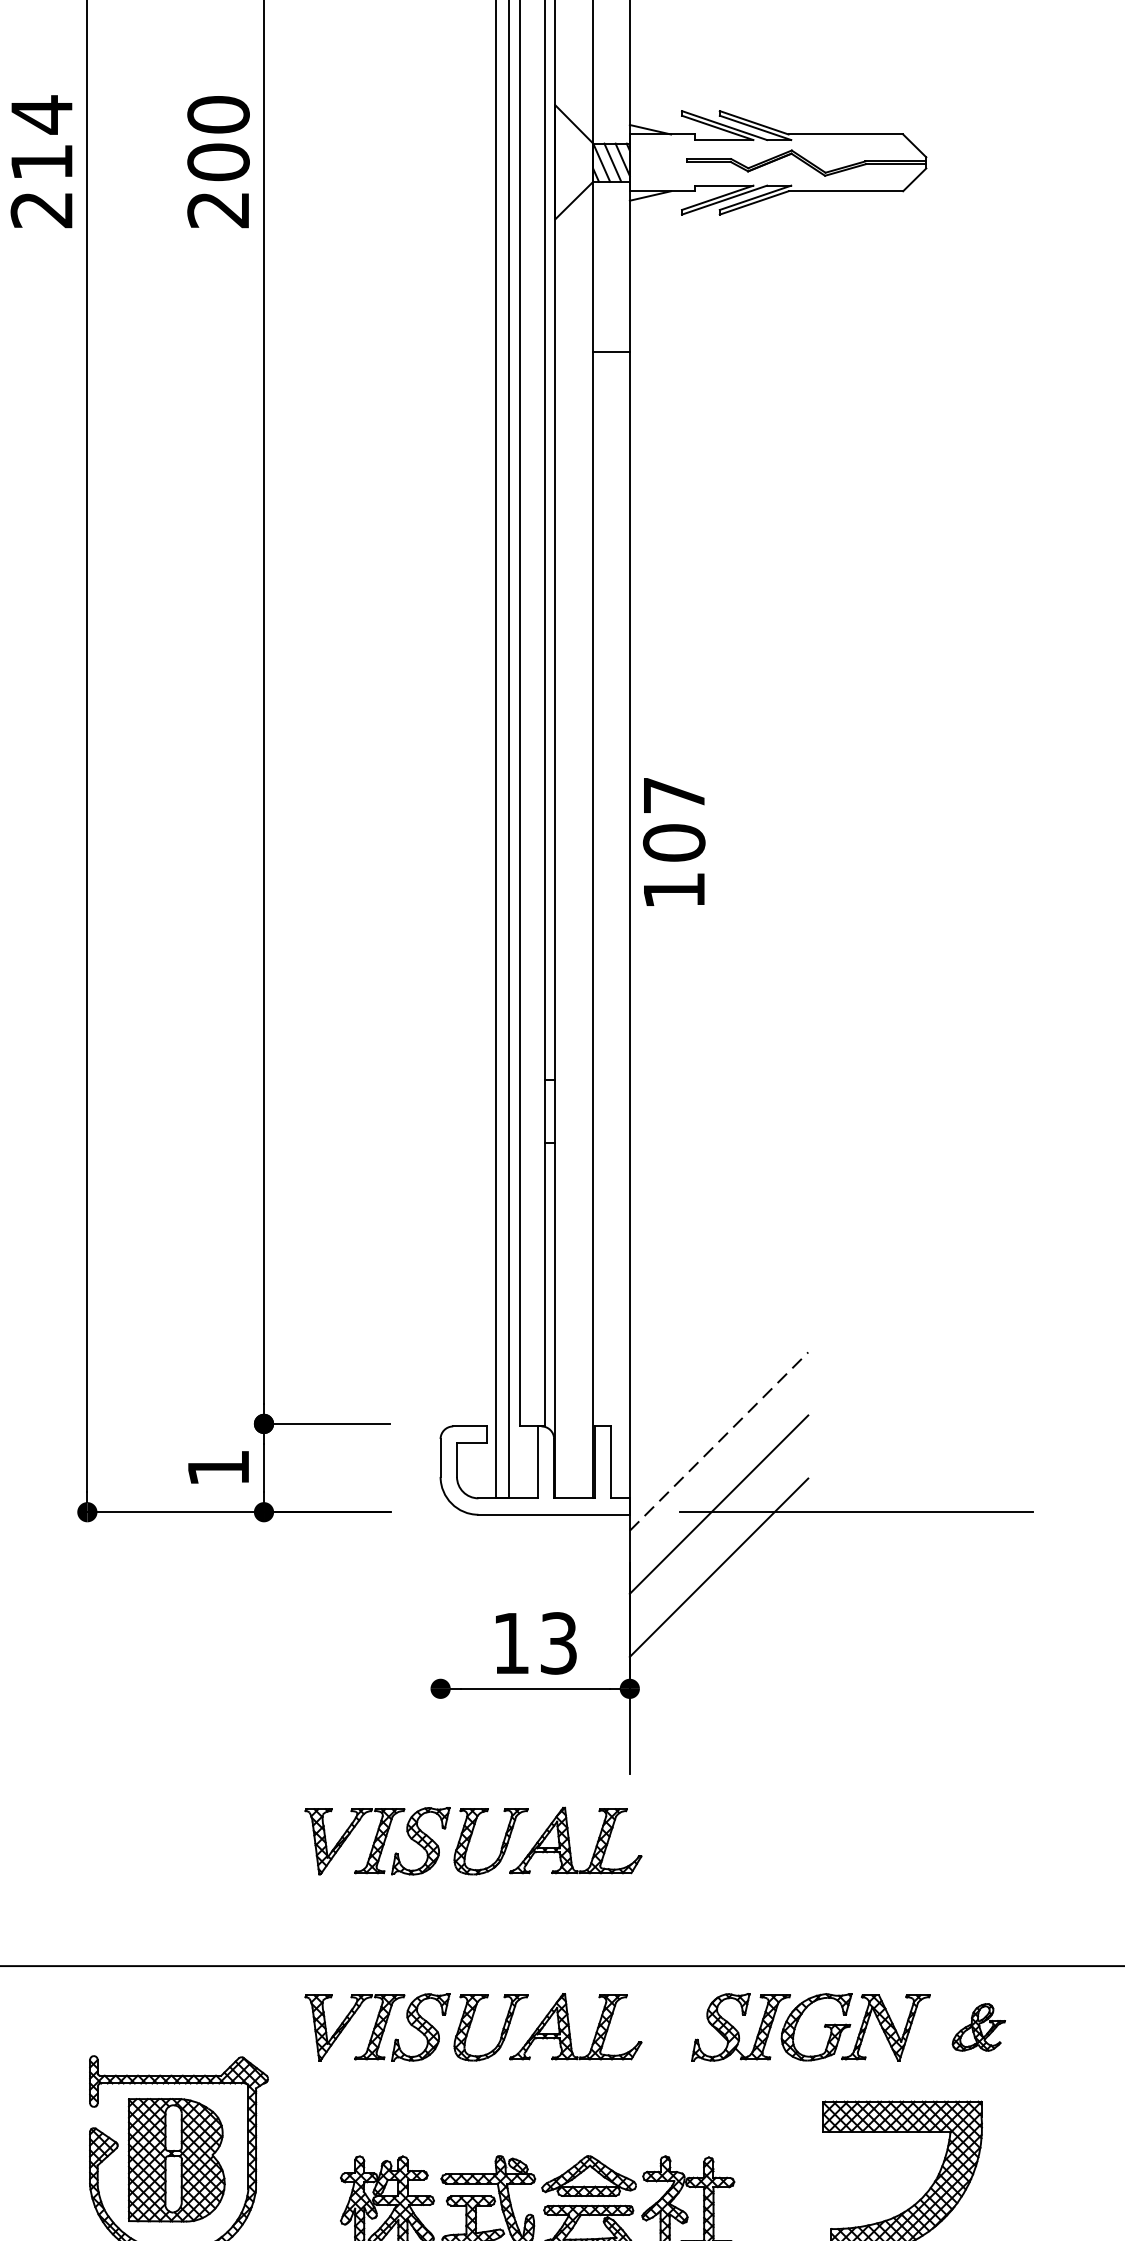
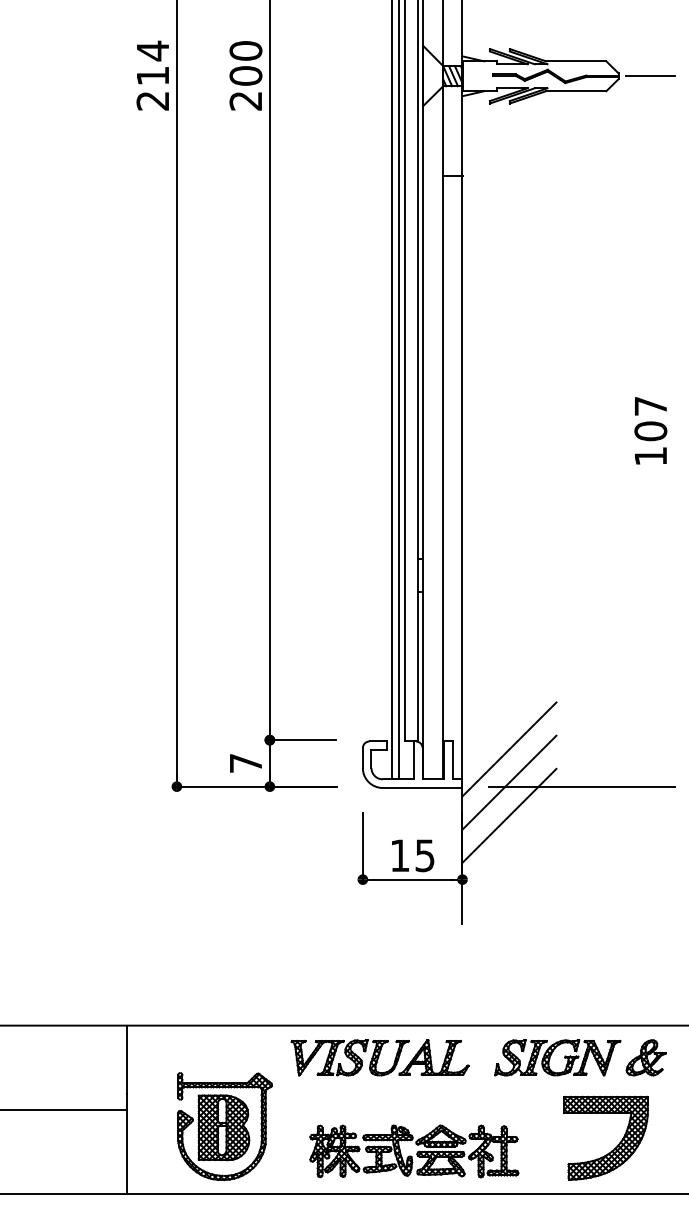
line: (985, 163) -> (649, 76), added
text: (673, 841) -> (650, 430), moved
line: (719, 1441) -> (509, 749), dashed -> solid
text: (217, 1468) -> (245, 763), 1 -> 7
line: (439, 1625) -> (362, 846), added
text: (559, 1642) -> (425, 855), 13 -> 15
part: (472, 1840) -> (379, 959), removed
part: (977, 2026) -> (645, 1057), size x1.43

